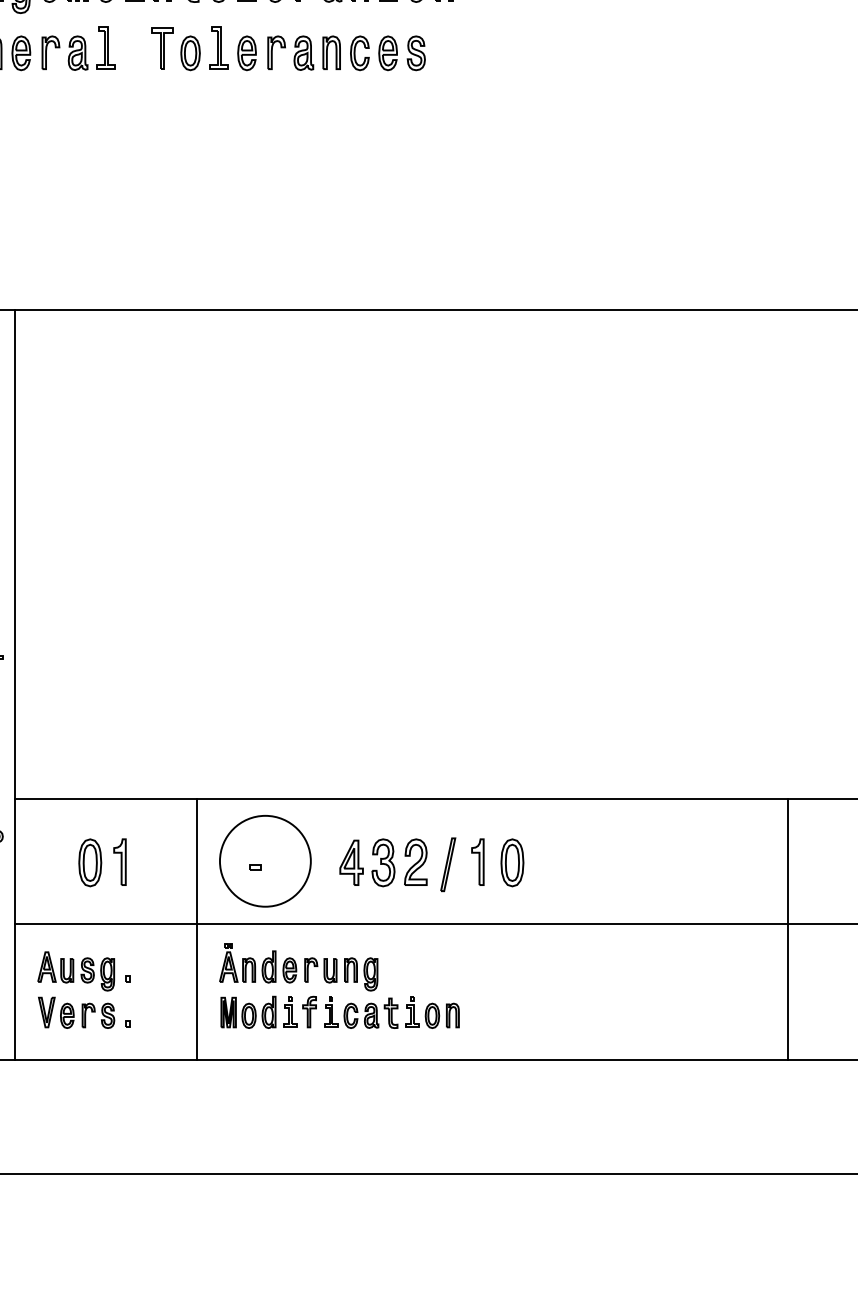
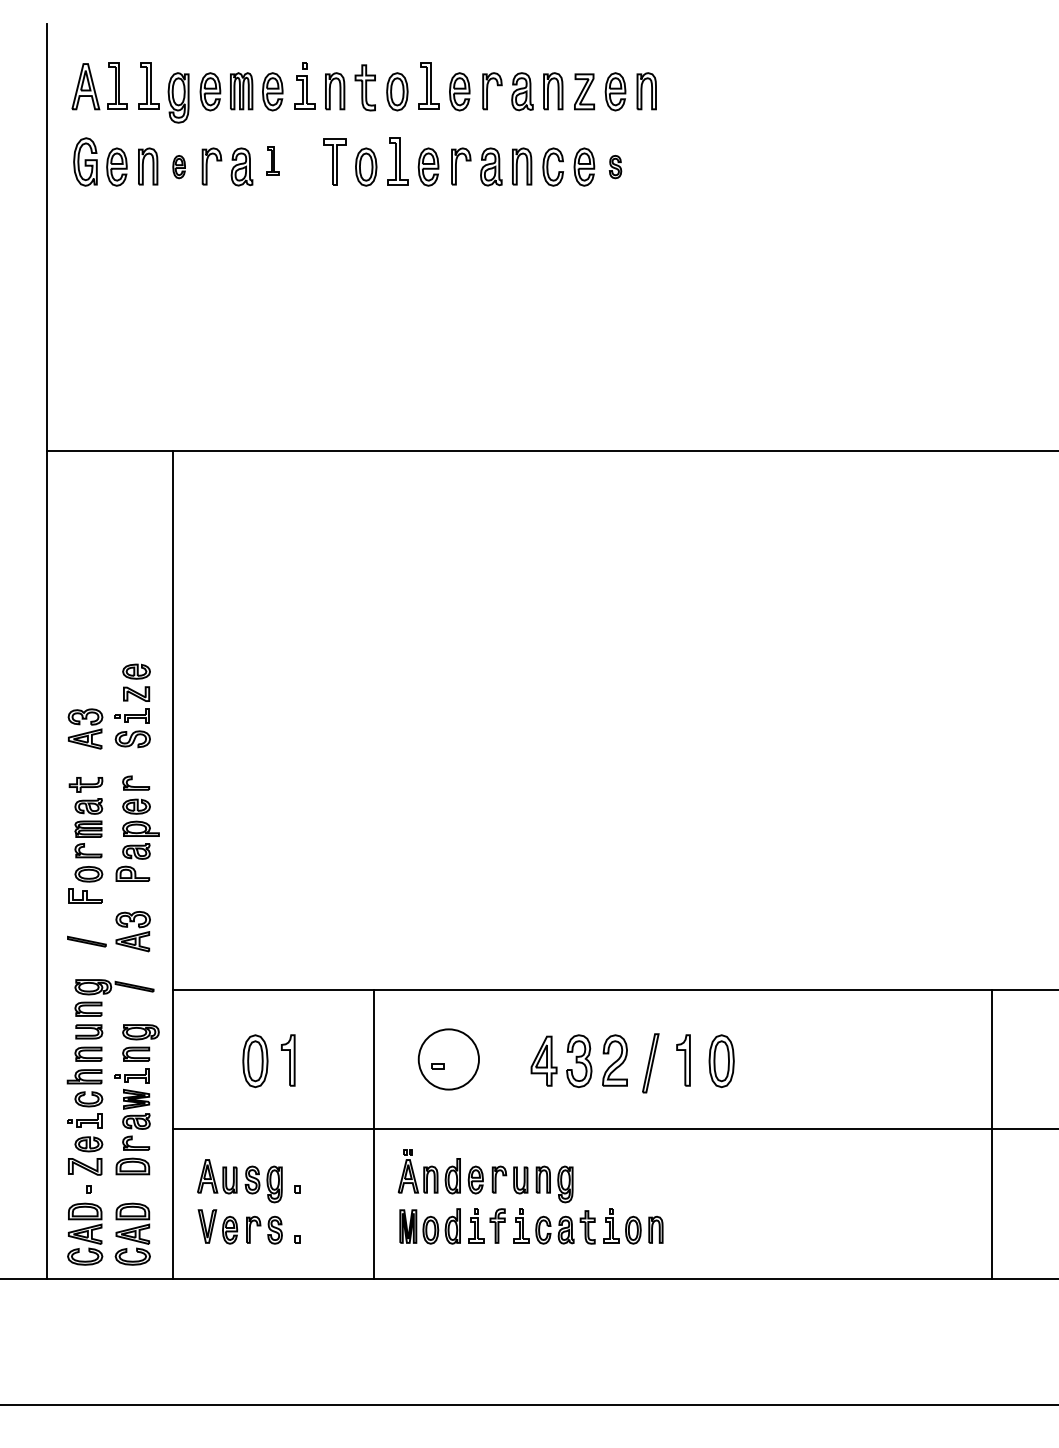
part: (105, 48) -> (272, 161), size x0.6
part: (20, 52) -> (178, 166), size x0.6
part: (416, 52) -> (615, 166), size x0.6
circle: (265, 861) -> (448, 1059), size x0.6
line: (788, 929) -> (992, 1134), moved

